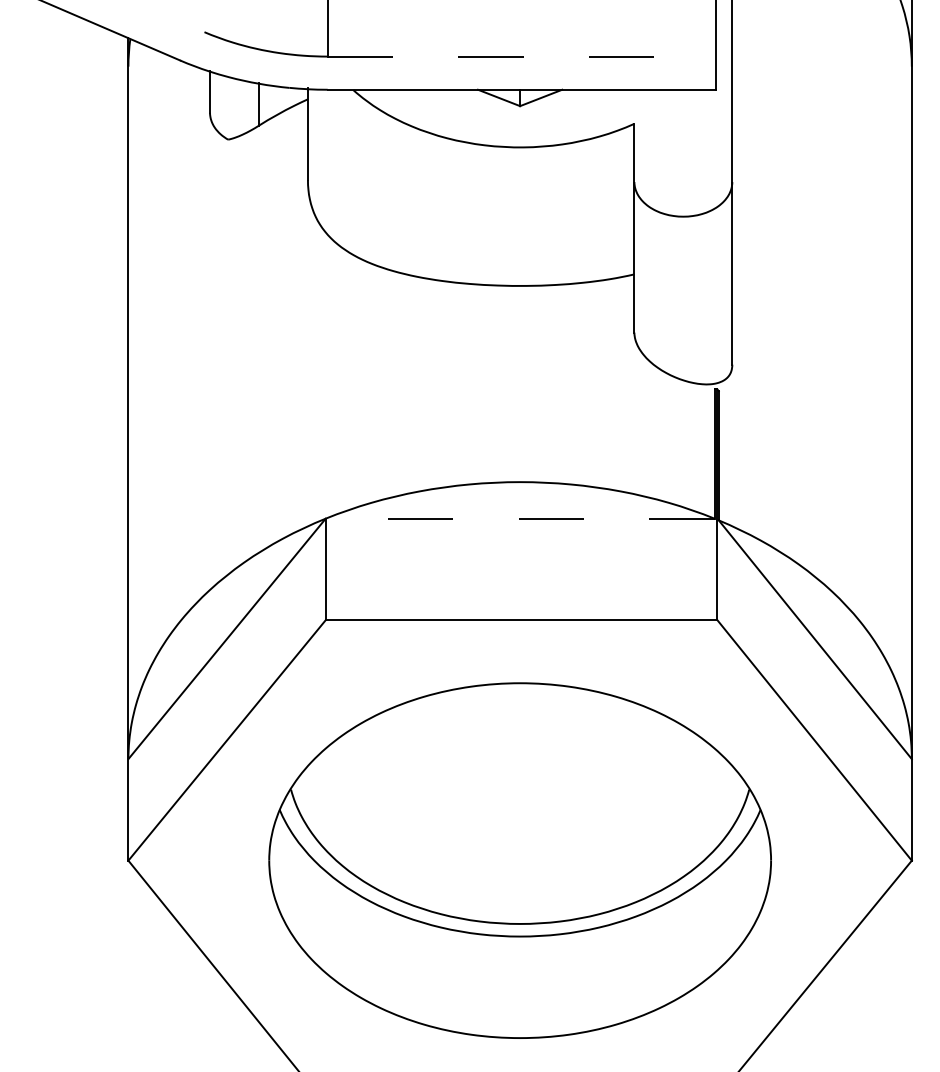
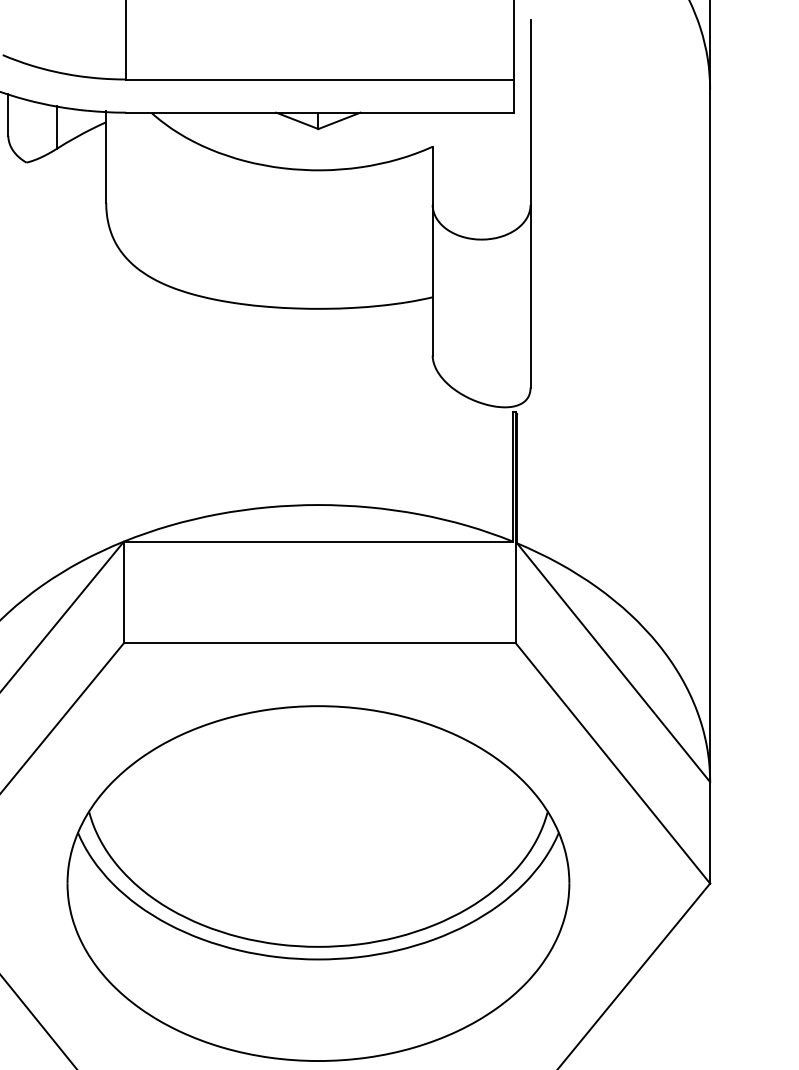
line: (522, 56) -> (320, 79), dashed -> solid
line: (519, 518) -> (317, 541), dashed -> solid

